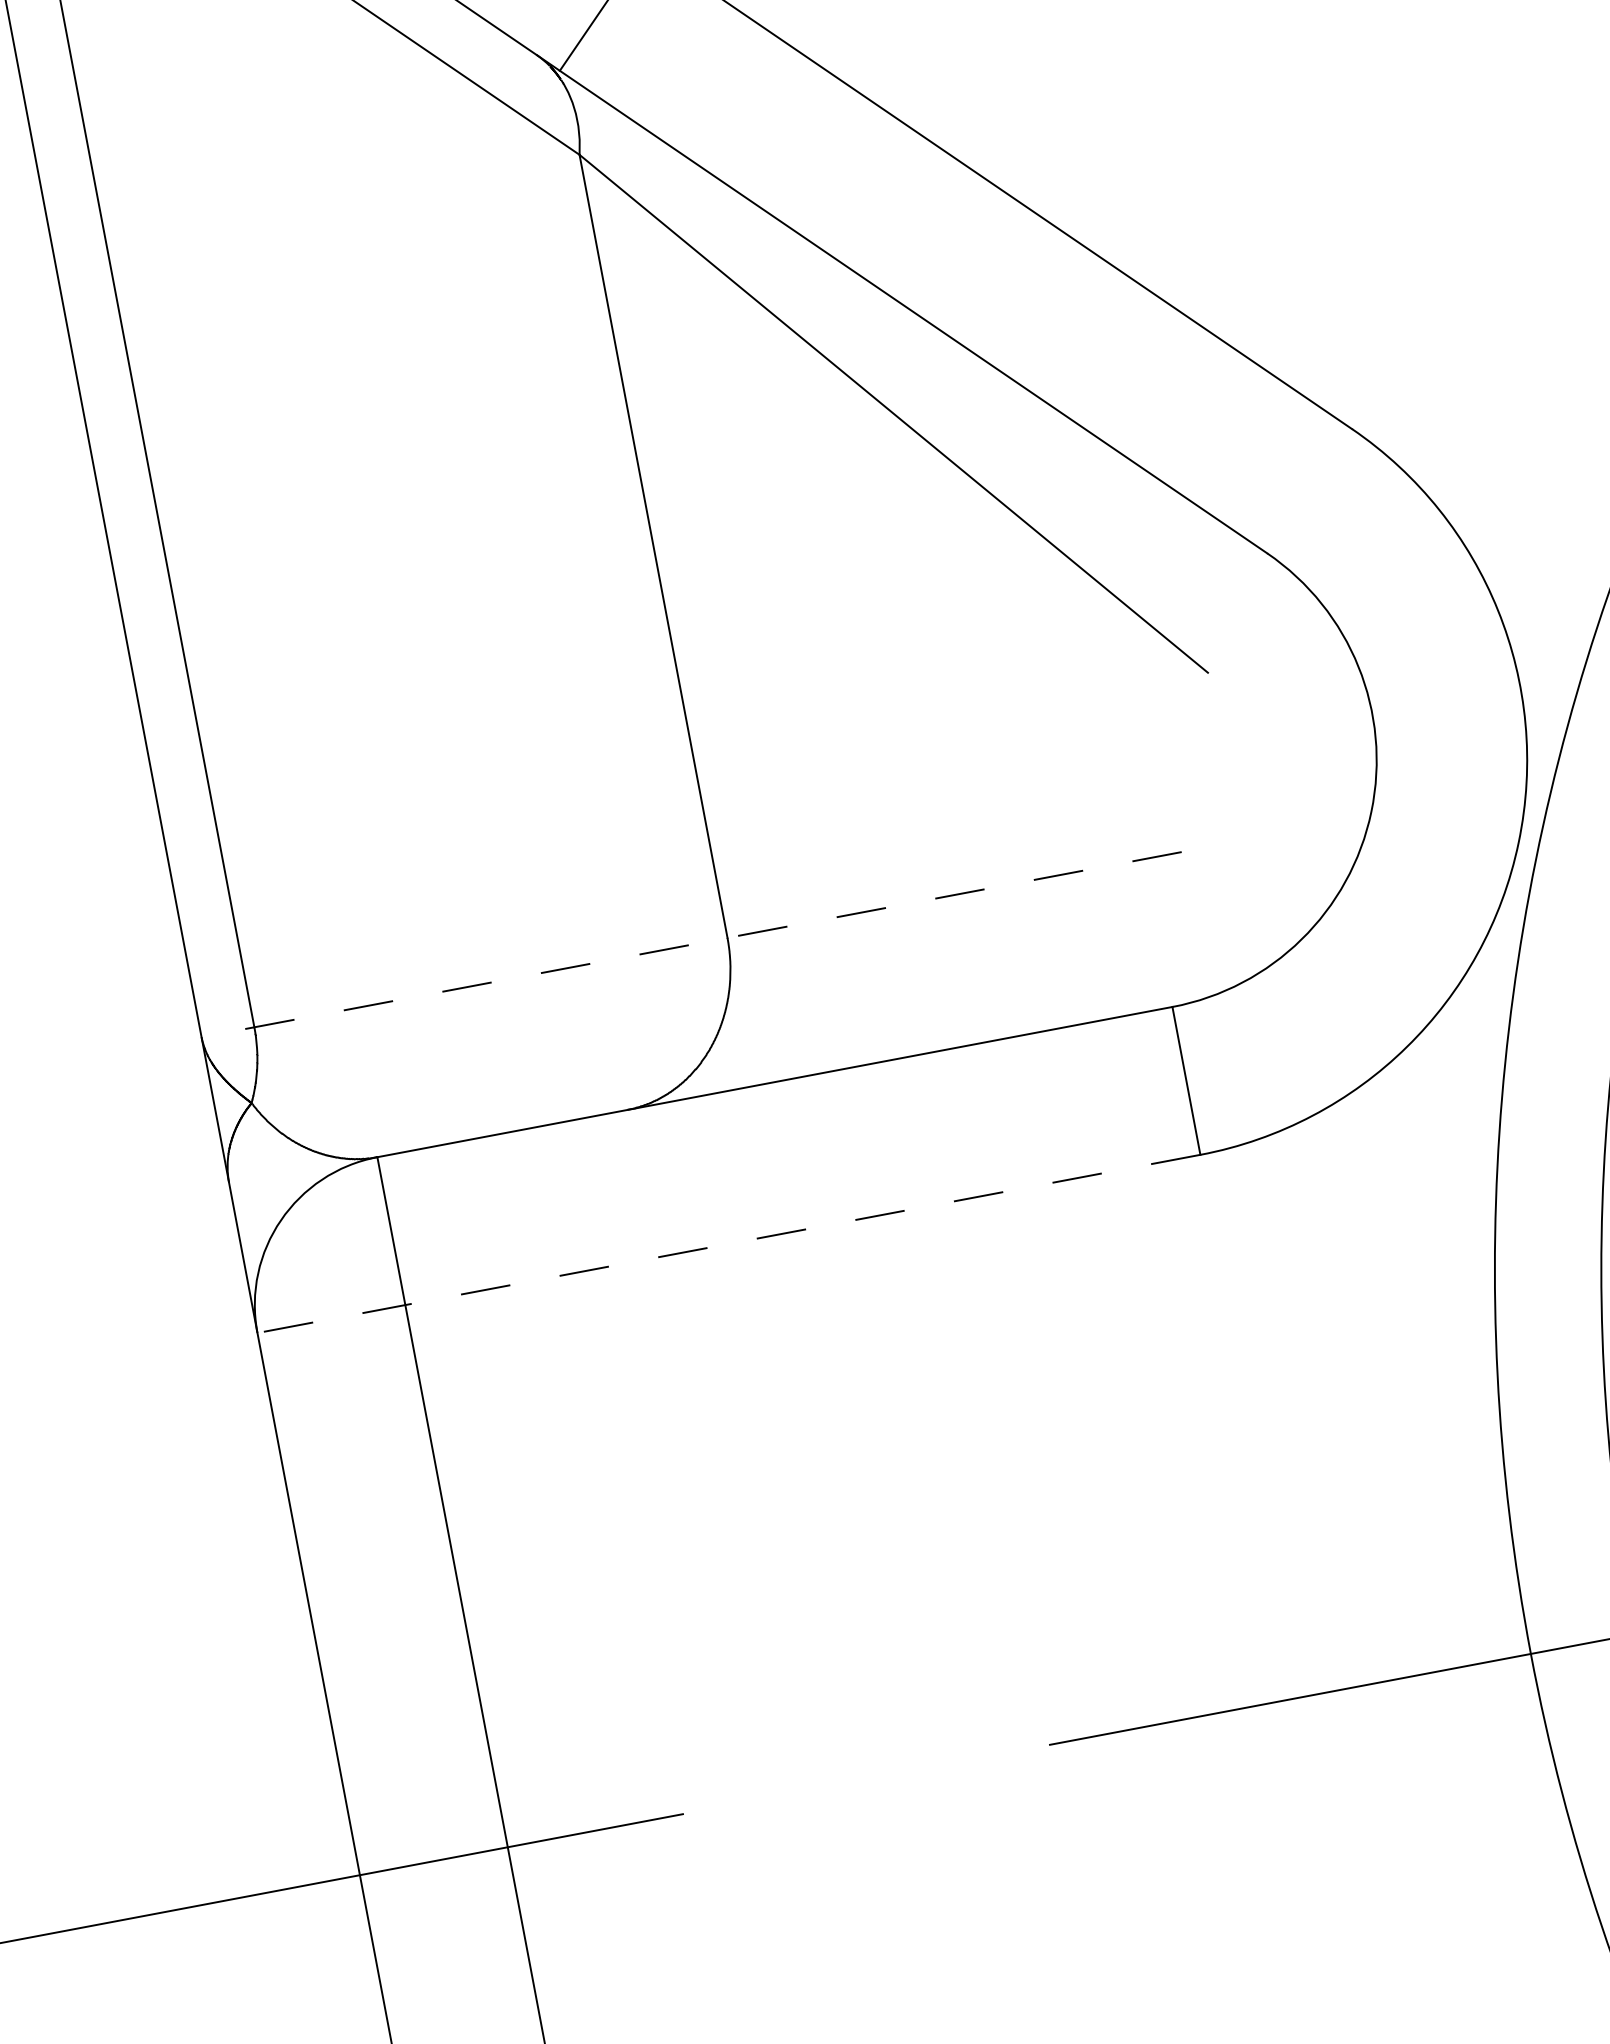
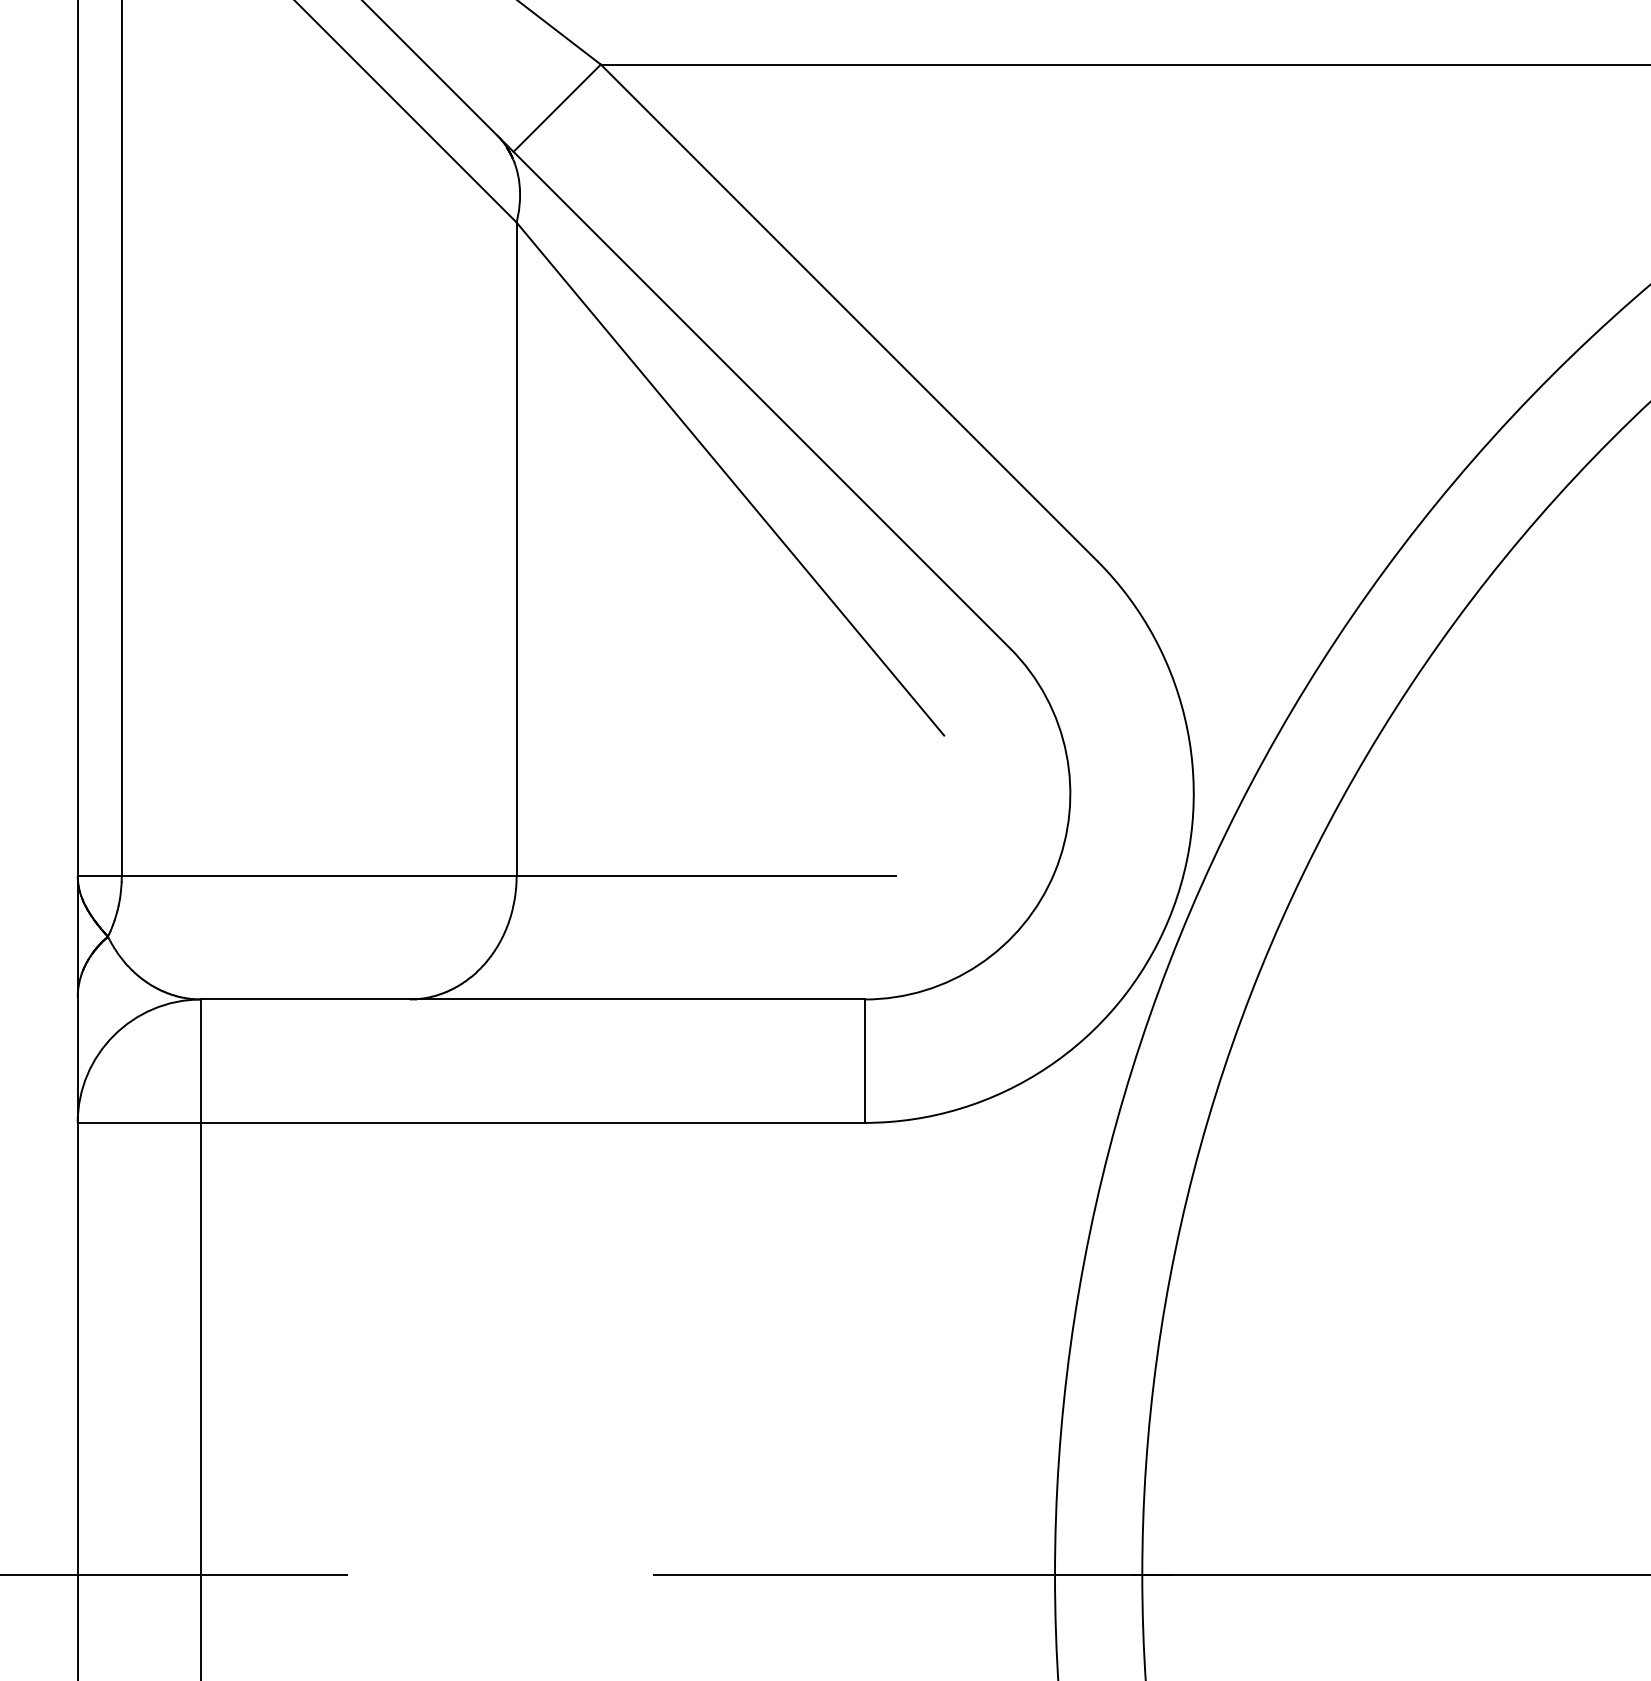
line: (691, 945) -> (486, 876), dashed -> solid
line: (727, 1243) -> (470, 1122), dashed -> solid

